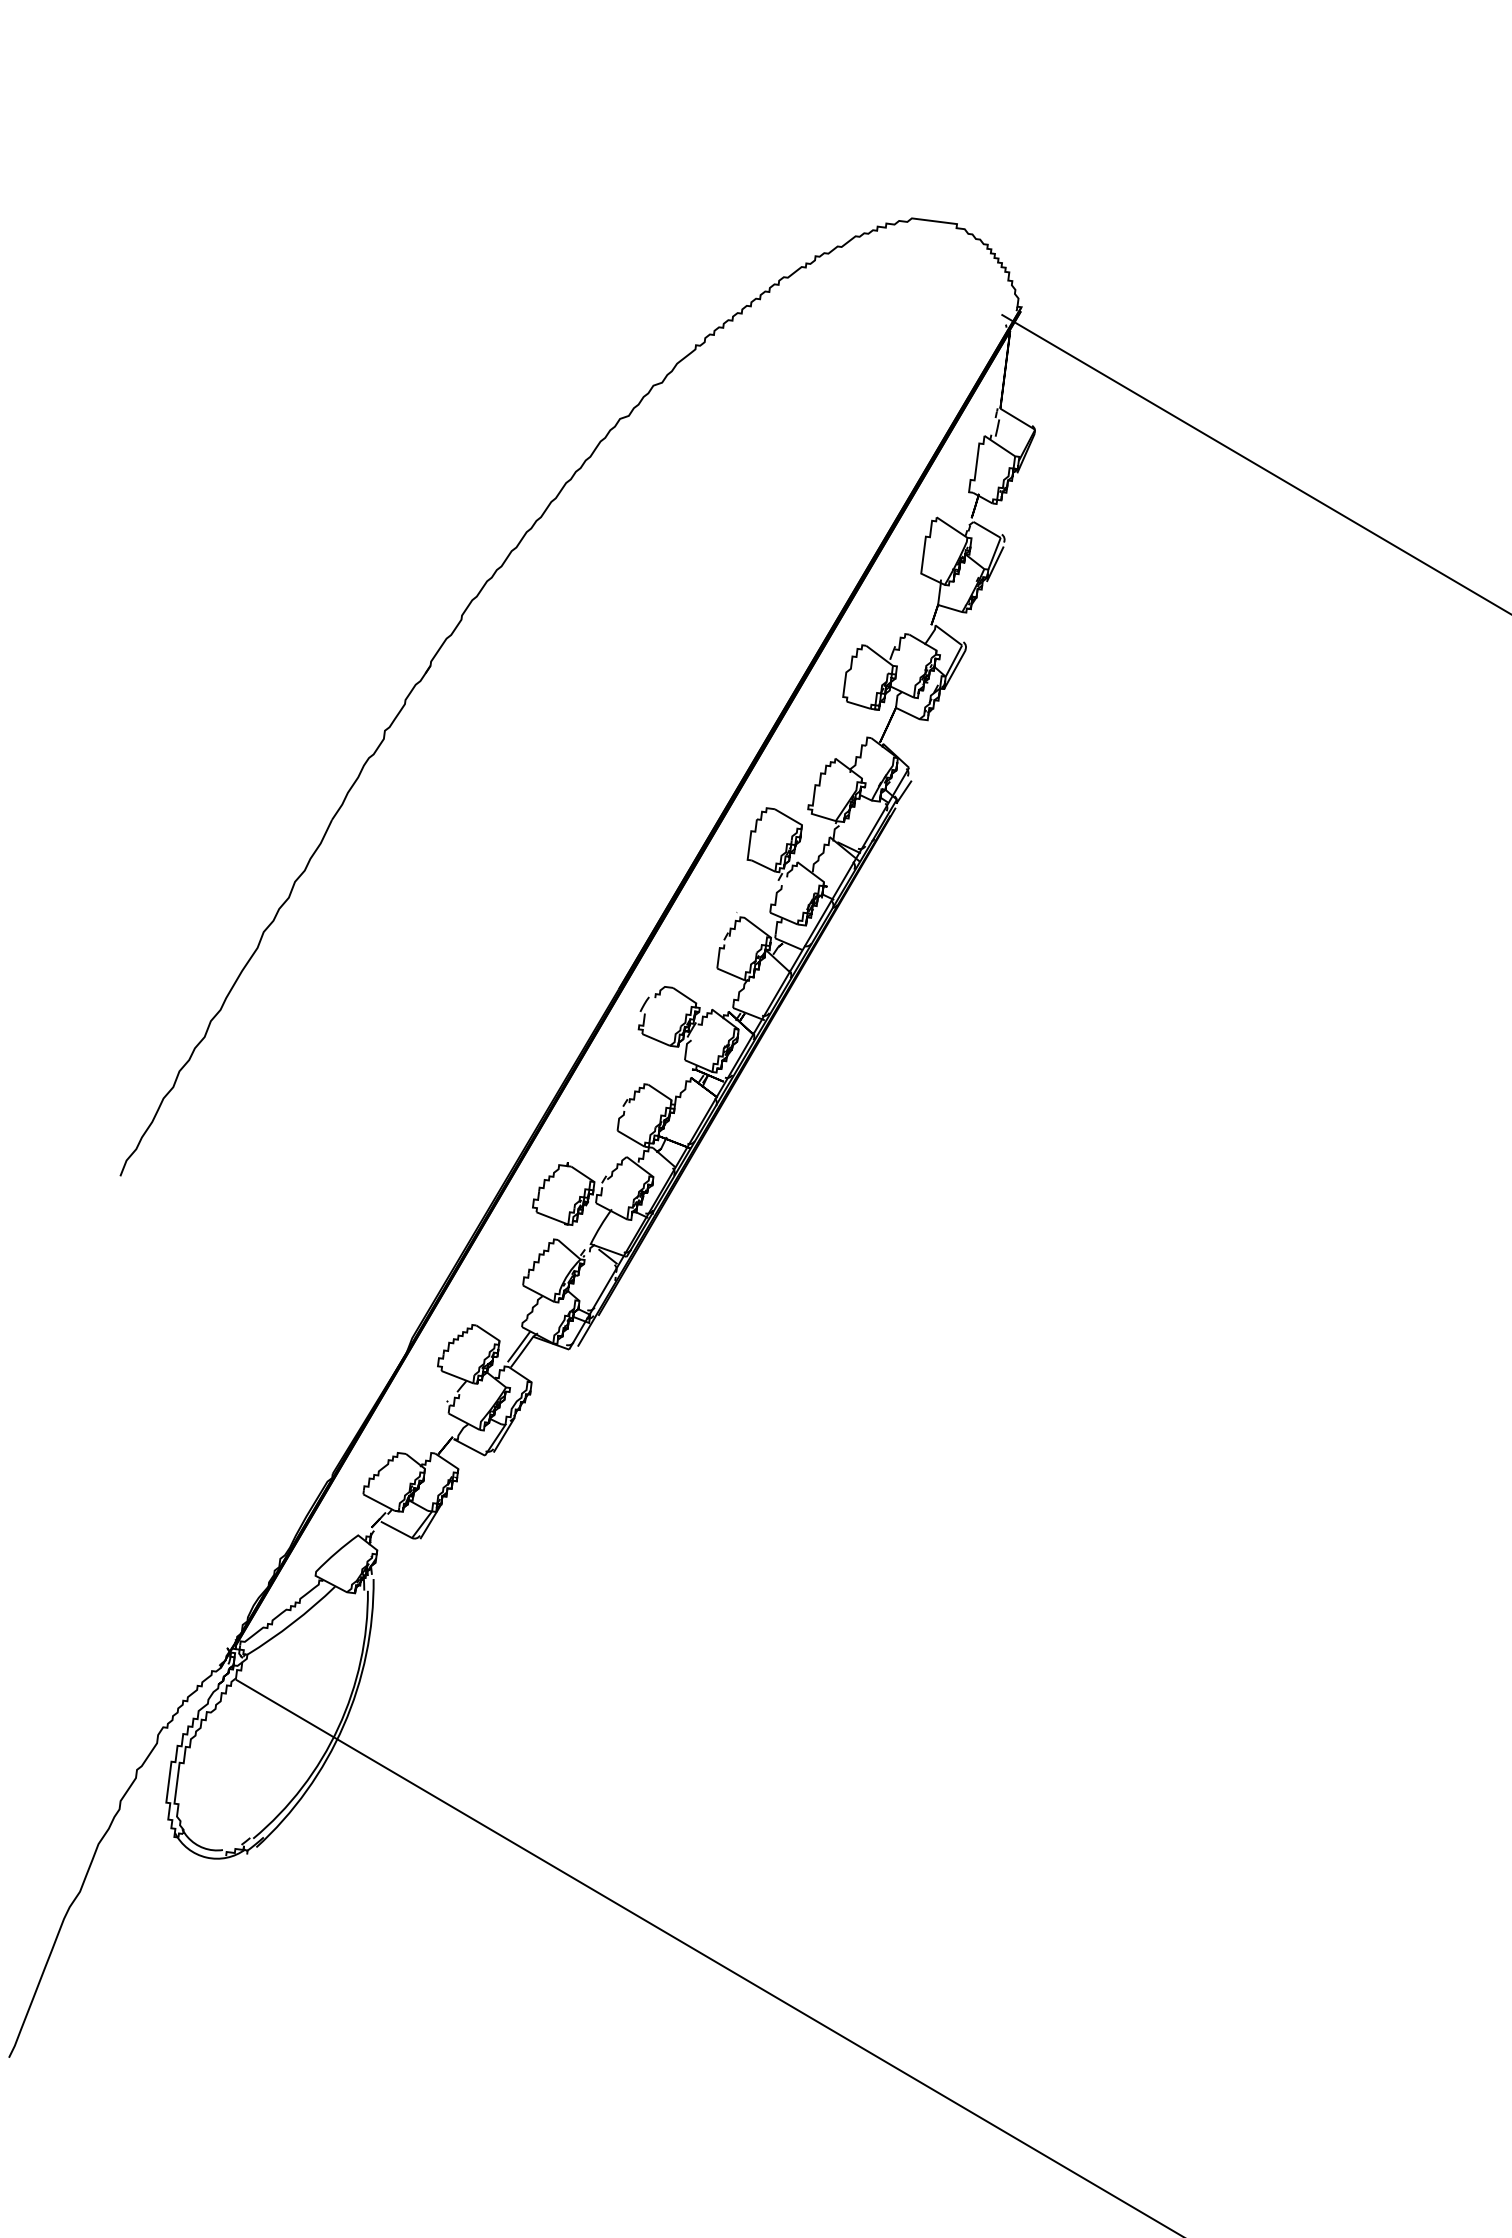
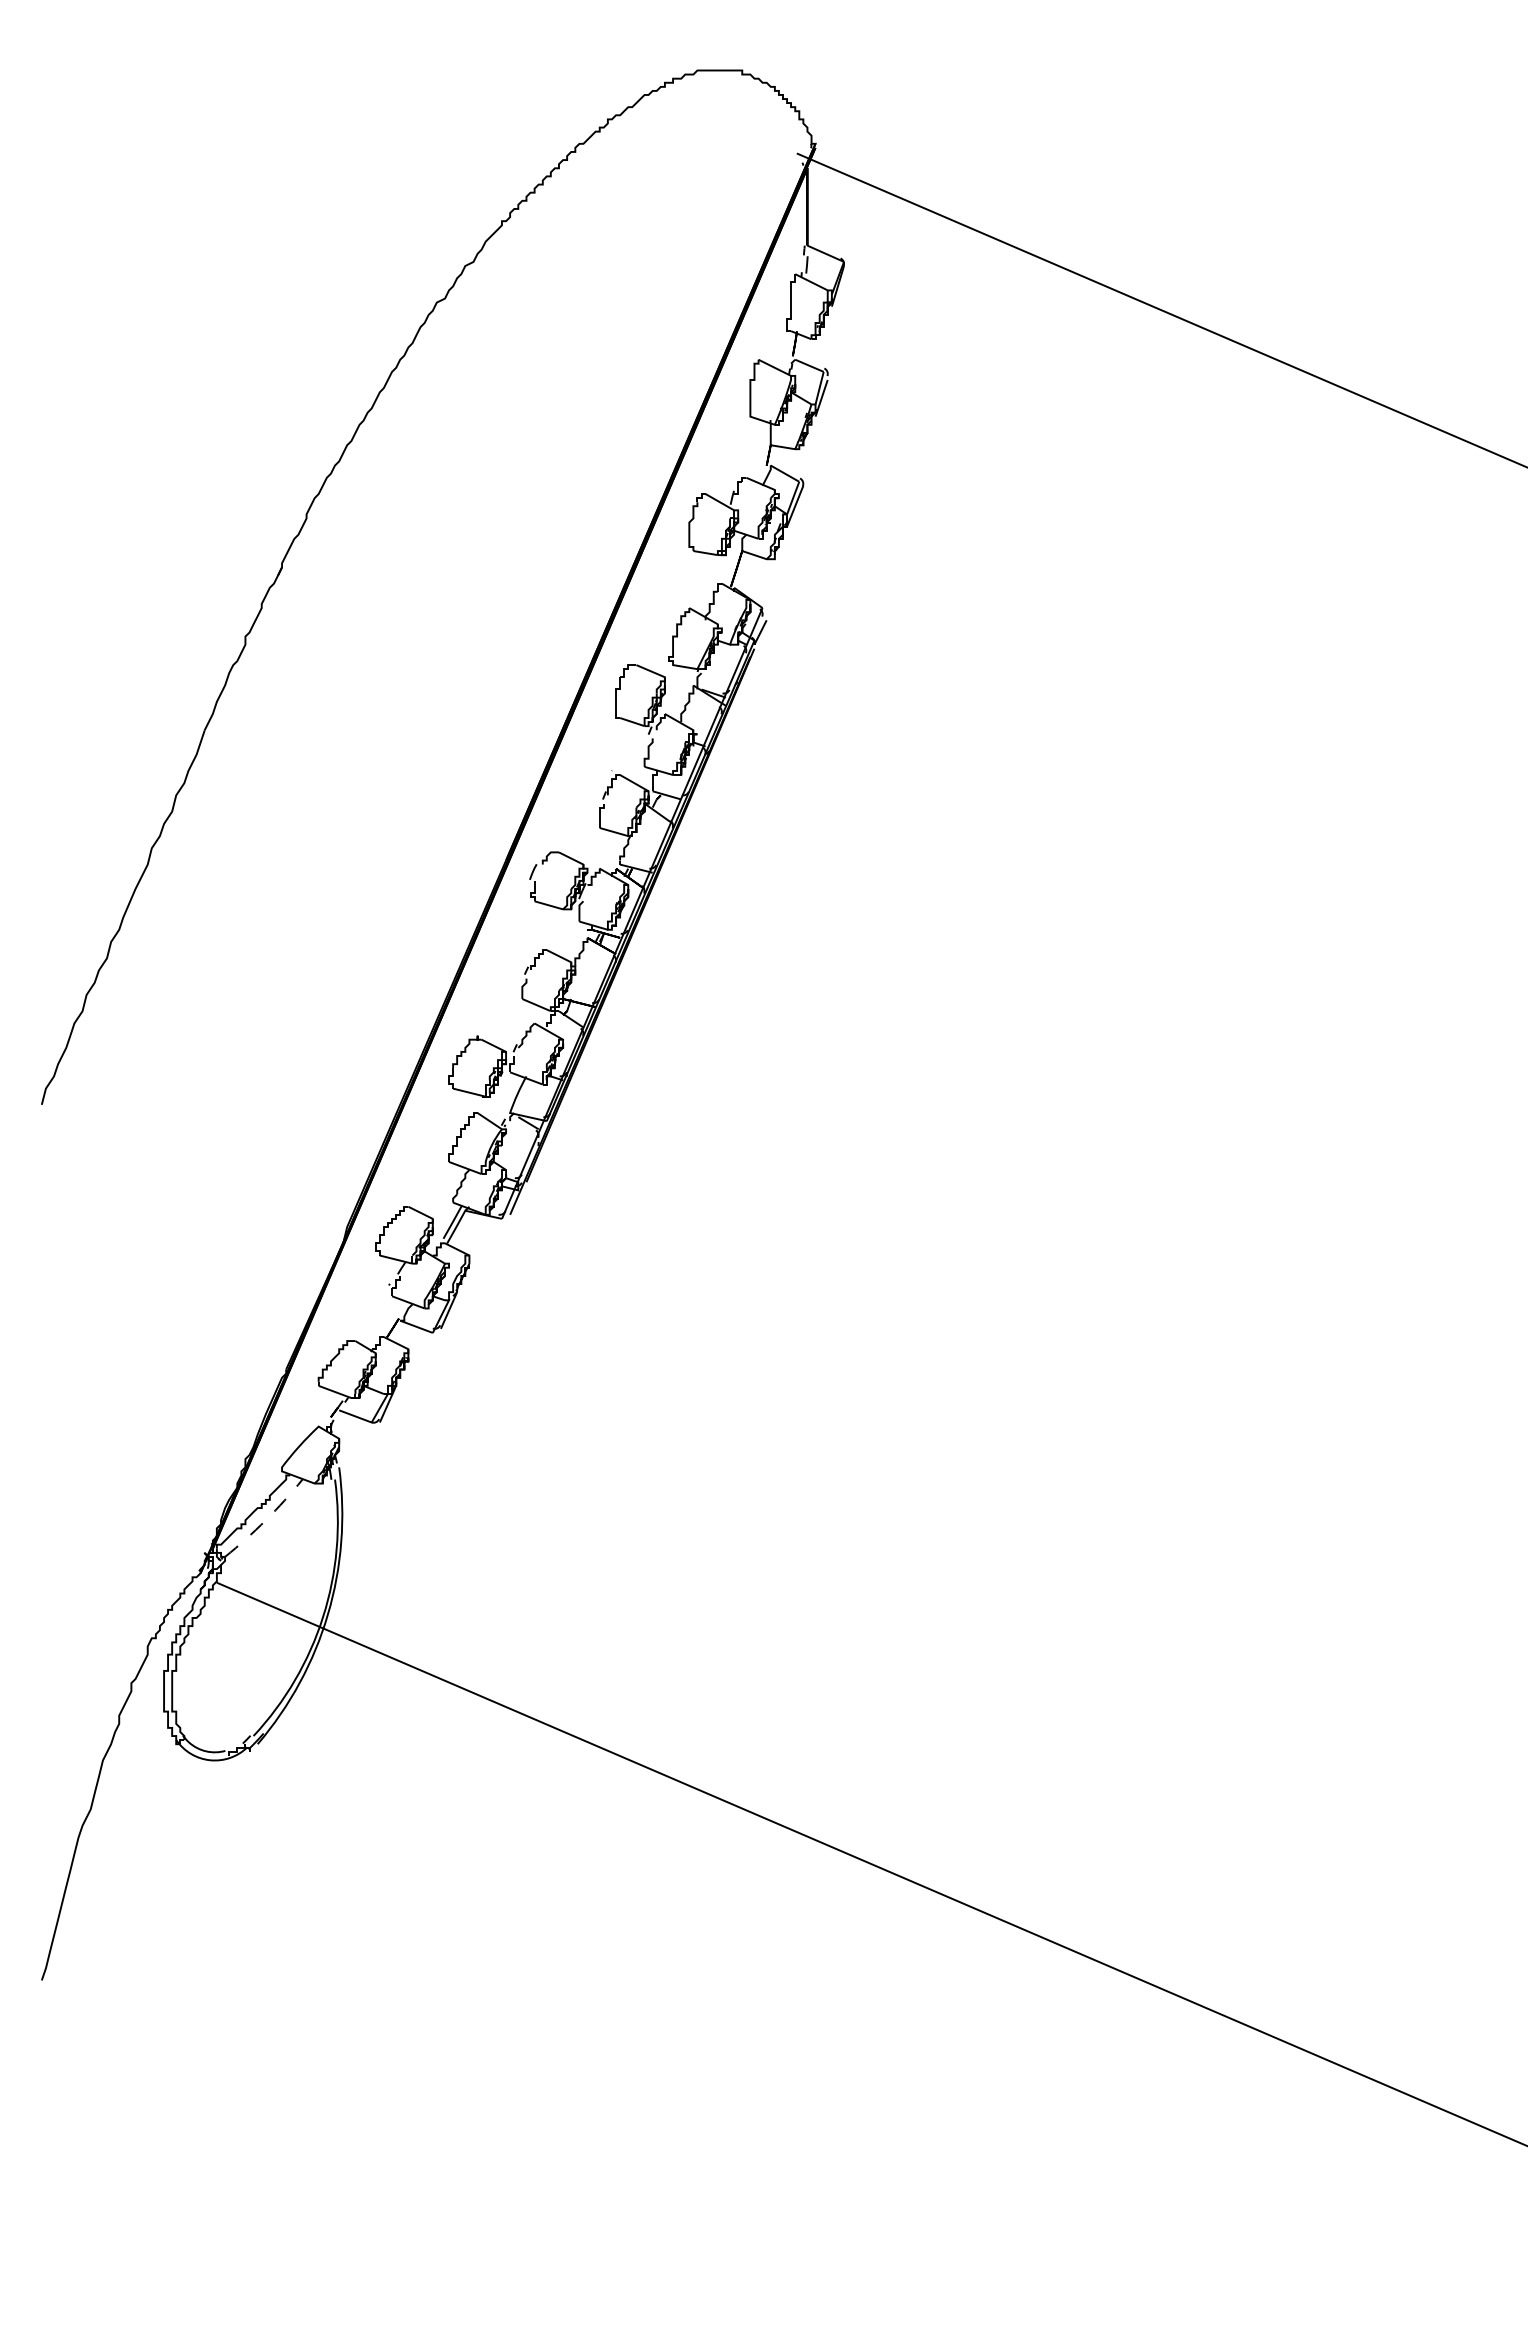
arc: (292, 1623) -> (265, 1520), solid -> dashed

